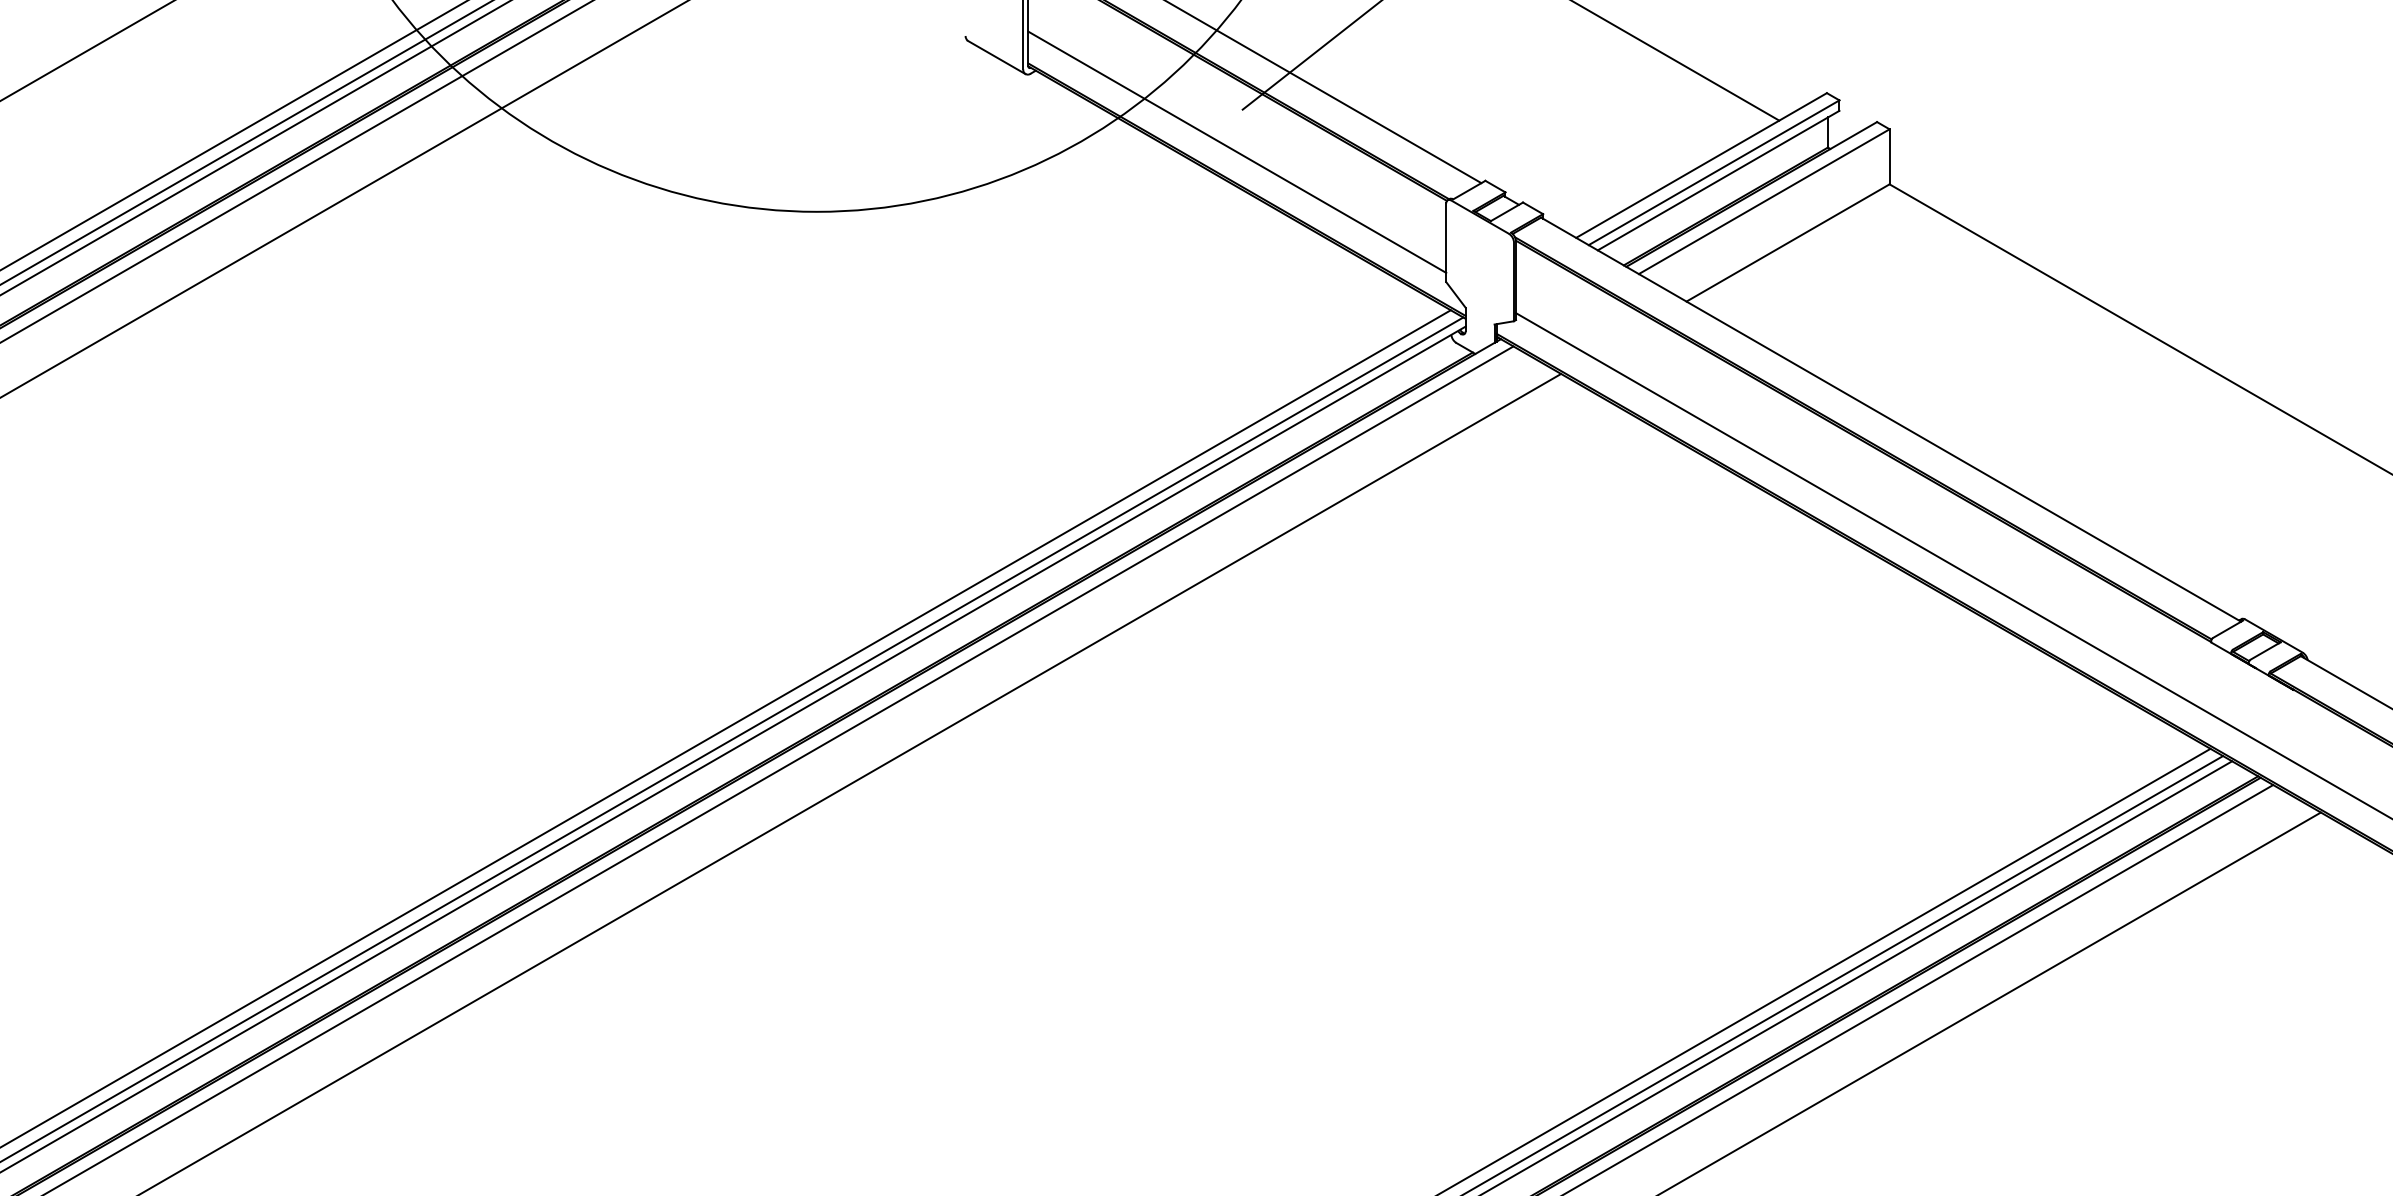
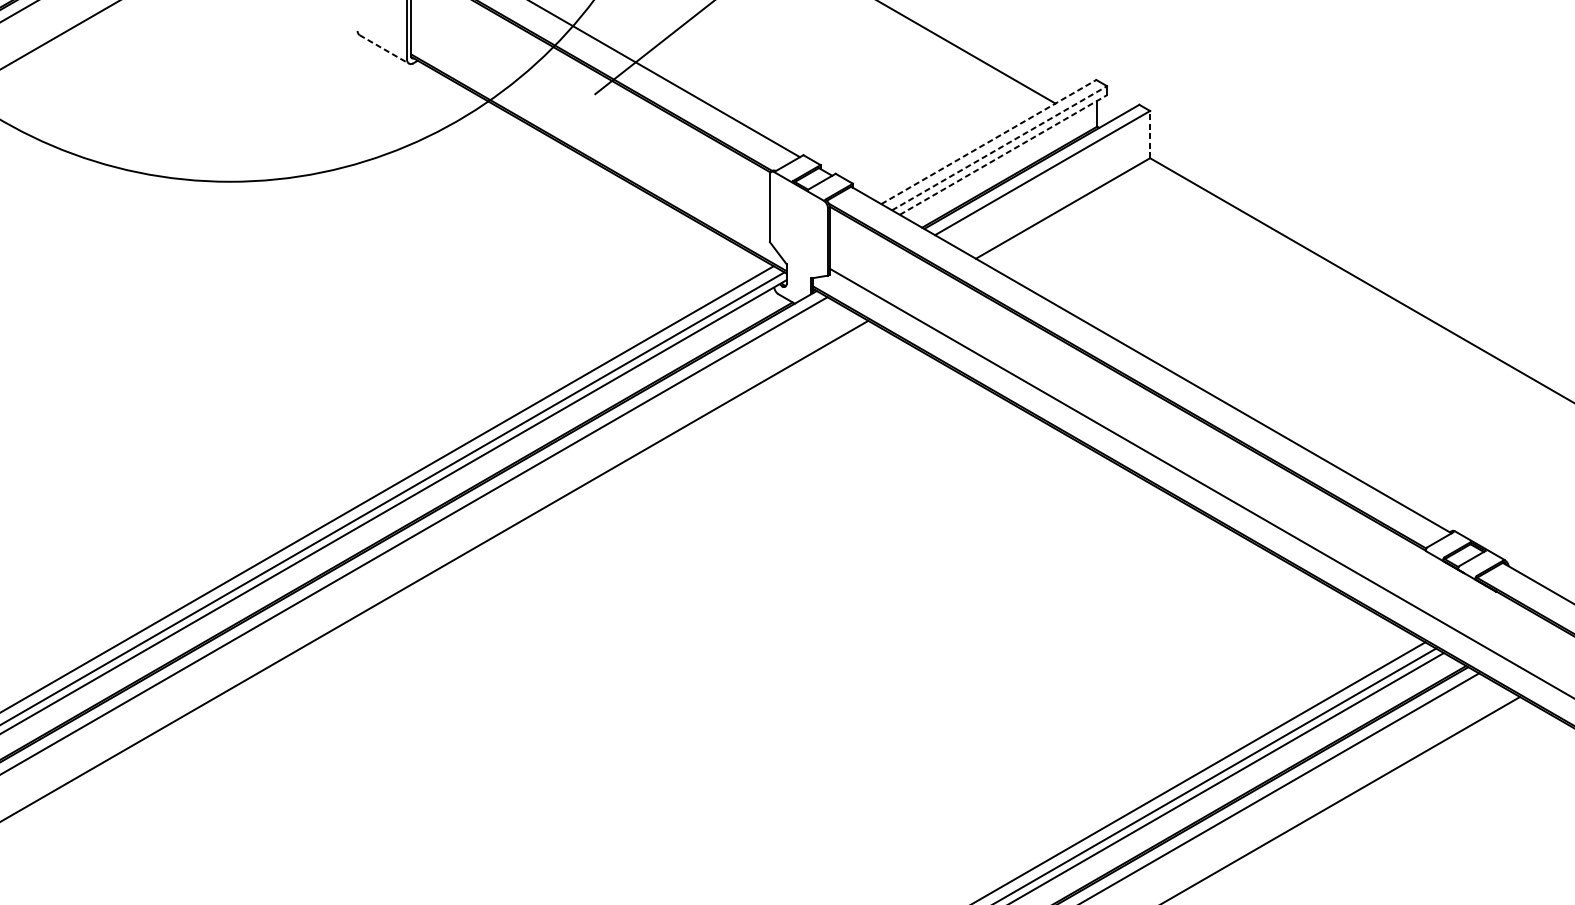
line: (997, 57) -> (384, 49), solid -> dashed
line: (1237, 151) -> (590, 130), removed
line: (1889, 156) -> (1150, 134), solid -> dashed
line: (1701, 165) -> (988, 142), solid -> dashed
line: (1714, 172) -> (999, 148), solid -> dashed
line: (1718, 180) -> (1003, 154), solid -> dashed

